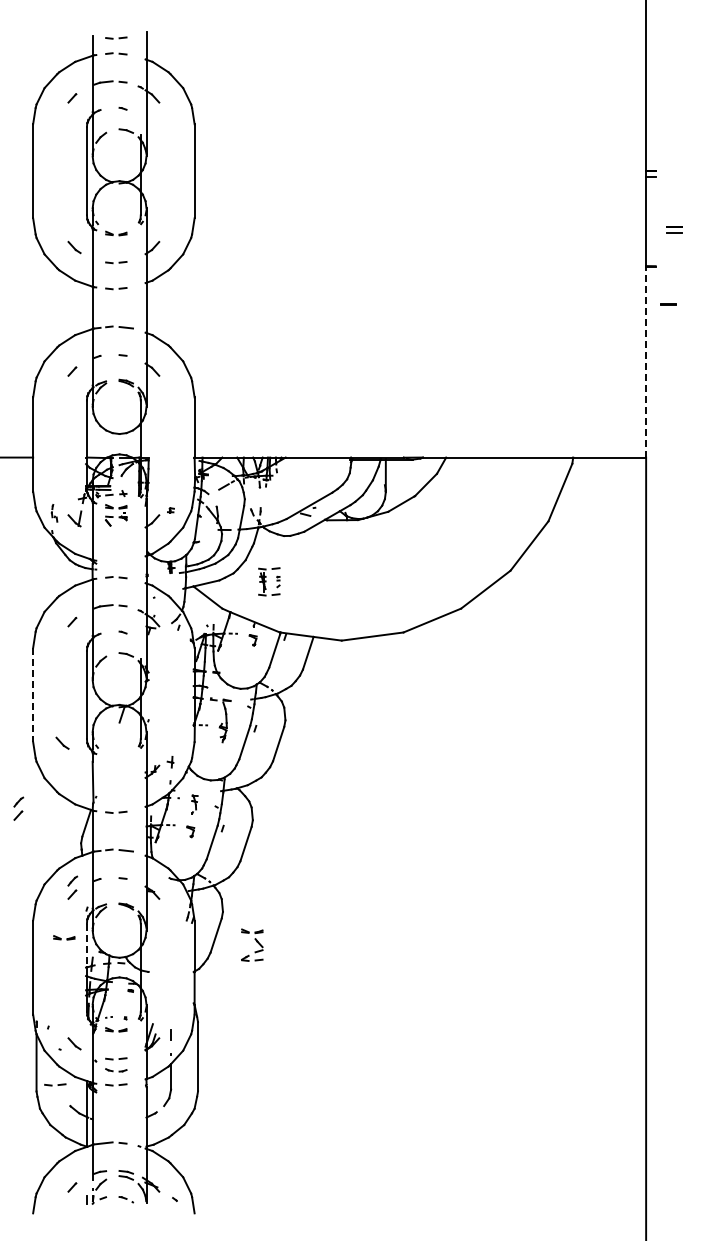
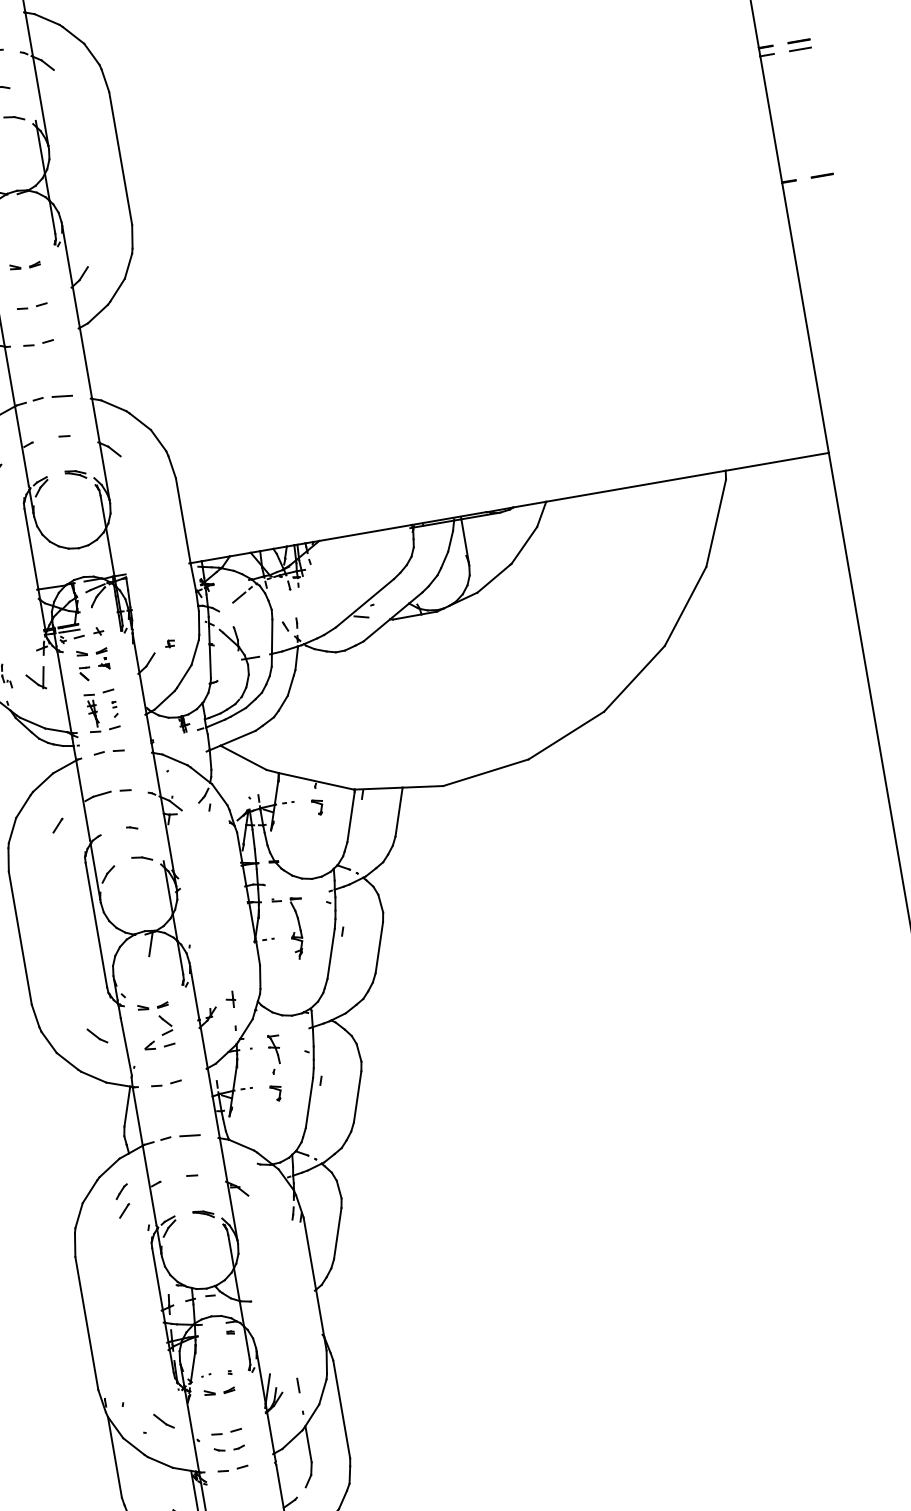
part: (674, 229) -> (799, 44), moved
line: (668, 304) -> (822, 175), moved
line: (646, 361) -> (805, 317), dashed -> solid
part: (269, 581) -> (102, 710), moved
line: (33, 695) -> (20, 938), dashed -> solid
line: (62, 742) -> (97, 1034), moved
part: (194, 804) -> (275, 1053), size x1.43
part: (18, 808) -> (27, 1102), removed
part: (64, 937) -> (123, 1273), removed
part: (252, 944) -> (156, 1024), moved
line: (86, 945) -> (156, 1279), dashed -> solid
part: (55, 1084) -> (147, 1483), removed

